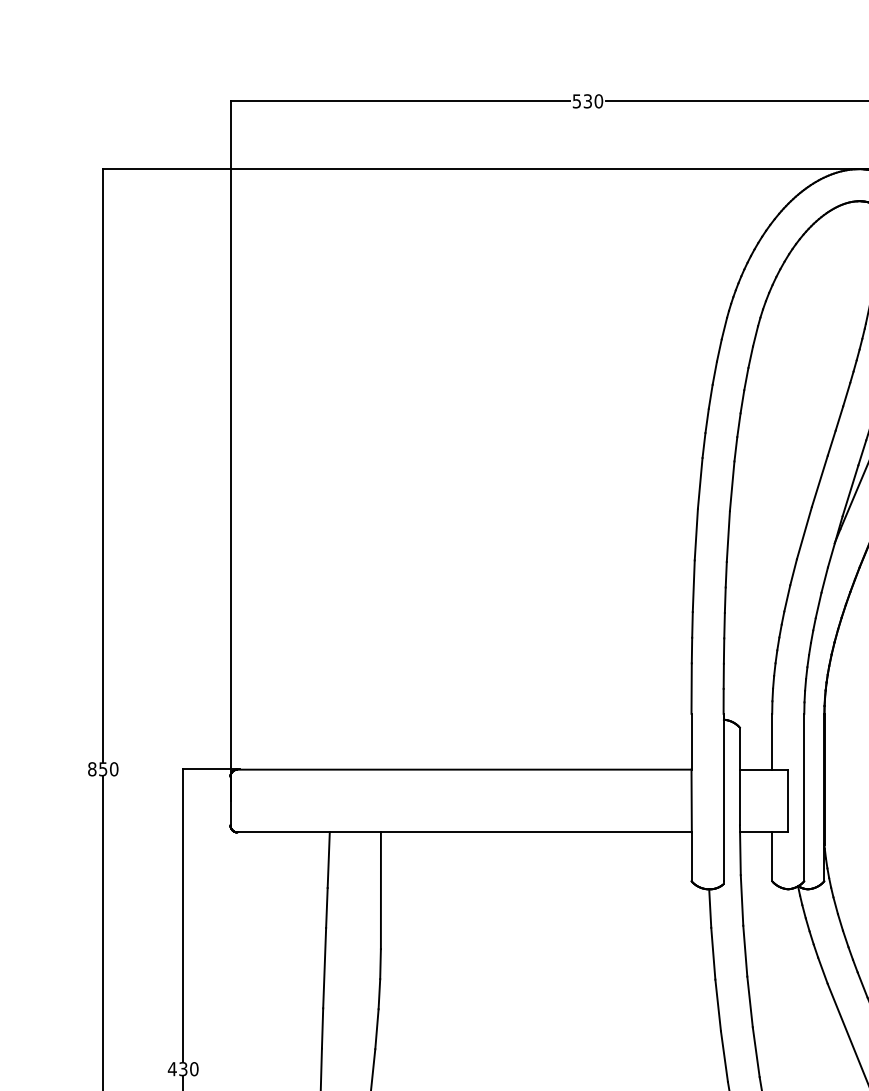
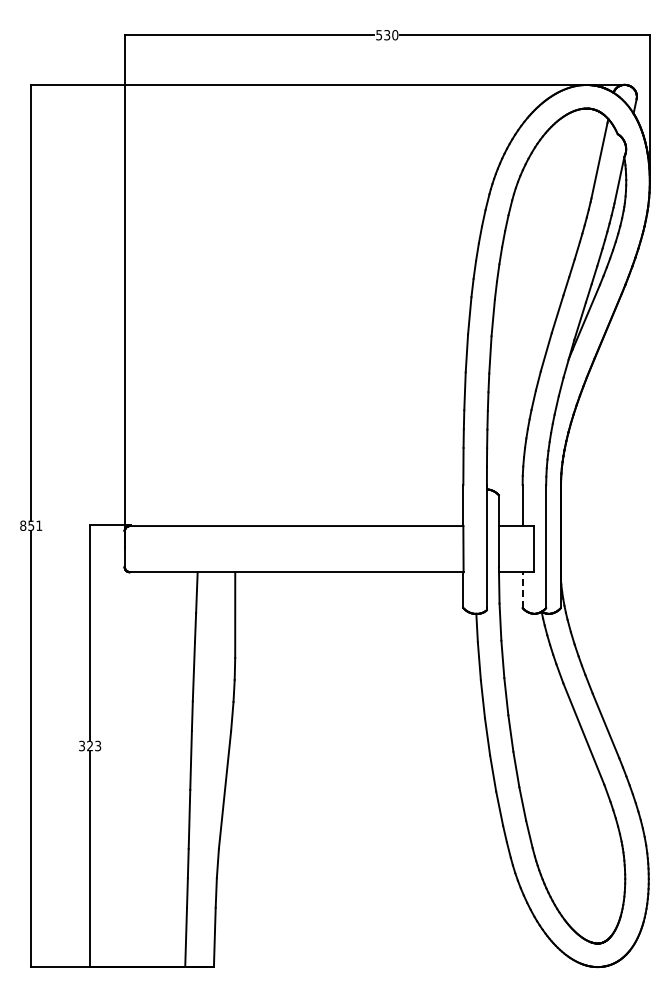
text: (114, 768) -> (39, 525), 850 -> 851
line: (772, 857) -> (522, 590), solid -> dashed
text: (182, 1068) -> (89, 745), 430 -> 323

